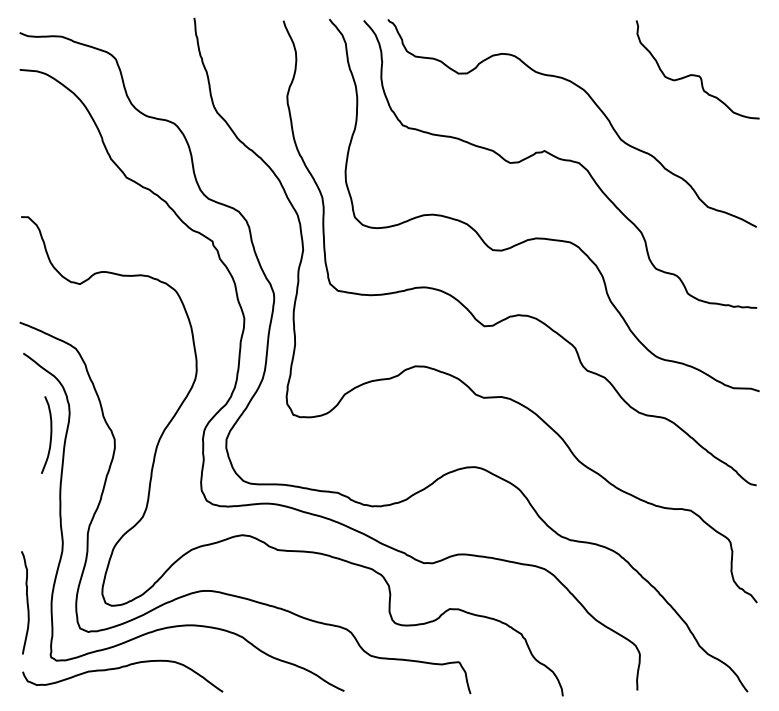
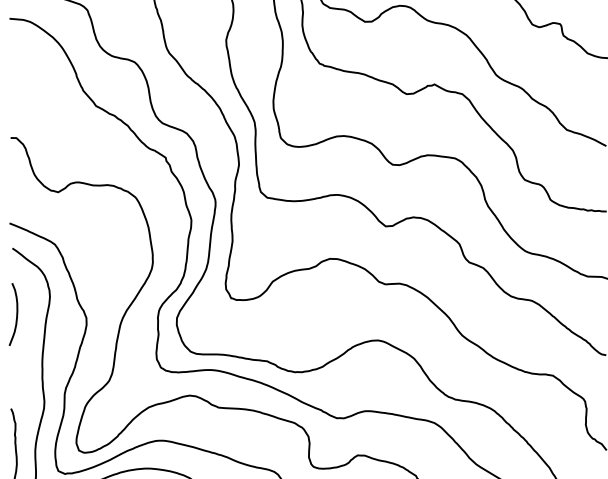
curve: (50, 434) -> (16, 314), moved

